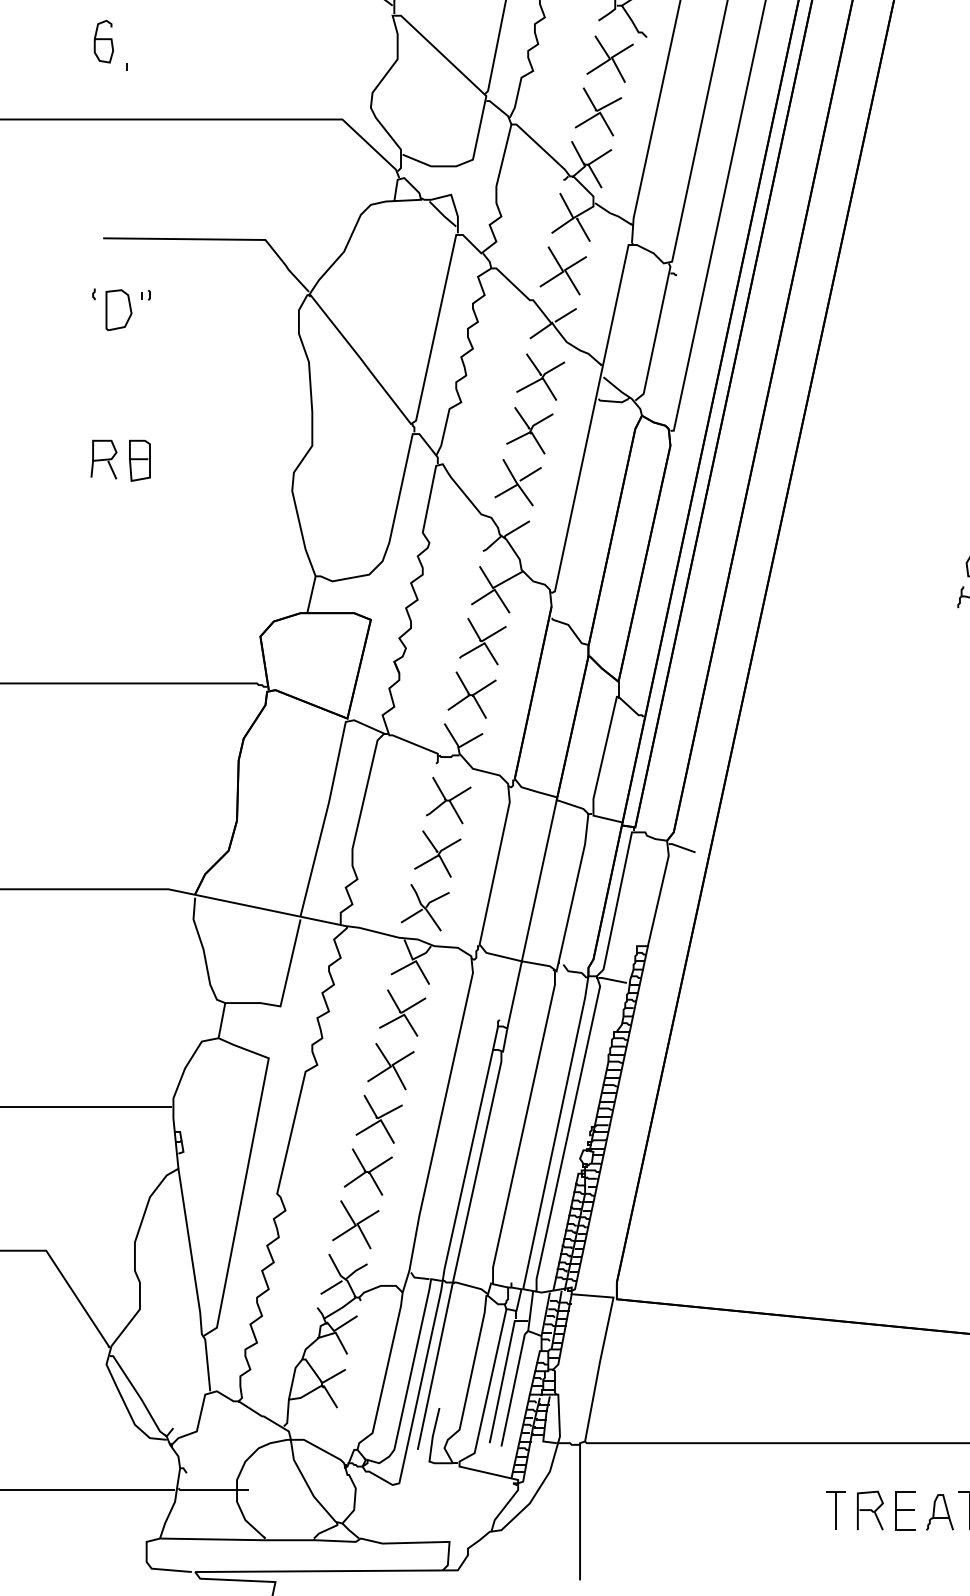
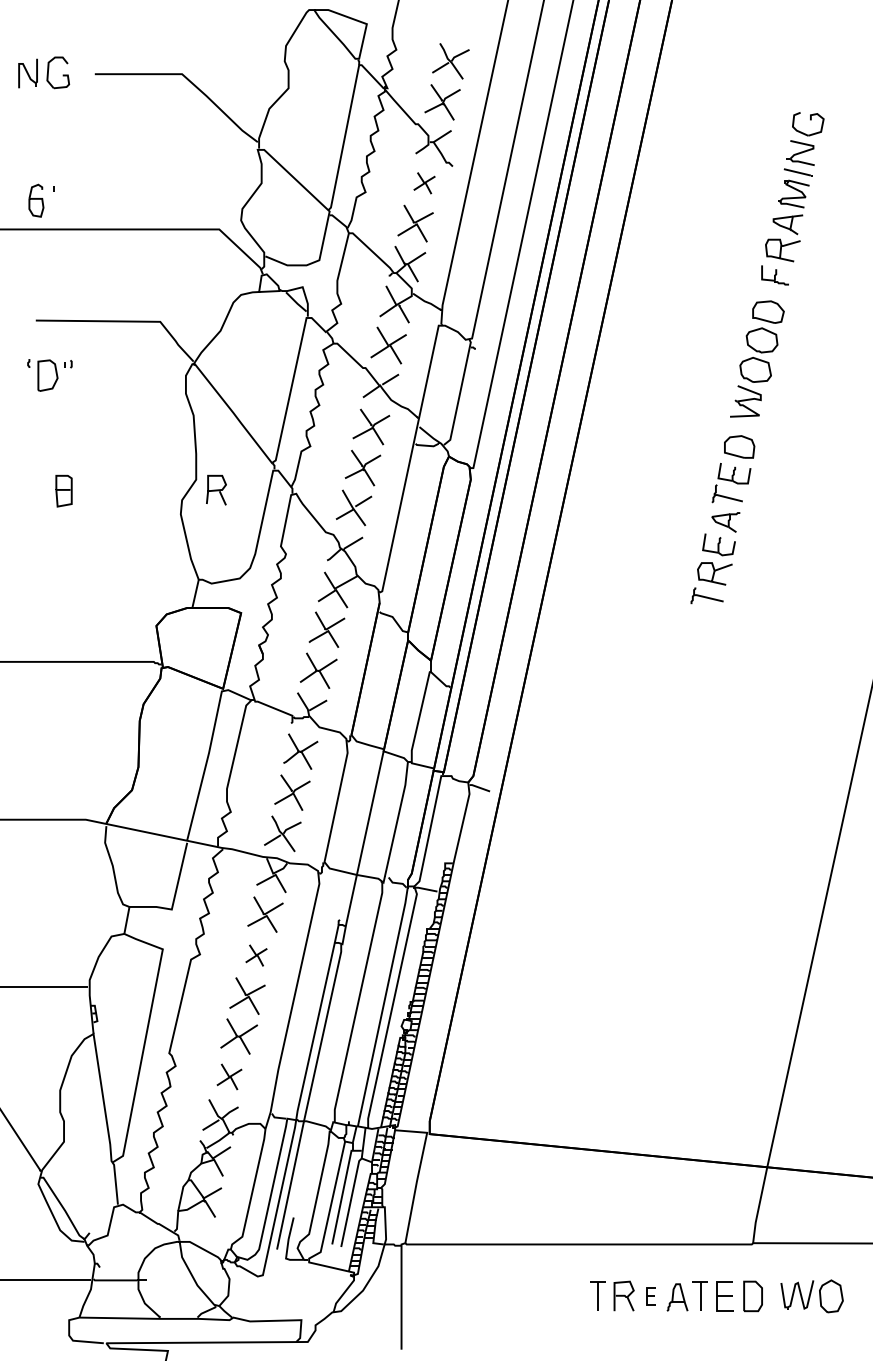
part: (104, 41) -> (36, 200), moved
part: (610, 59) -> (424, 183), size x0.6
part: (104, 458) -> (216, 489), moved
part: (390, 1066) -> (256, 955), size x0.6
part: (355, 1224) -> (229, 1076), size x0.7
part: (904, 1511) -> (650, 1296), size x0.6

